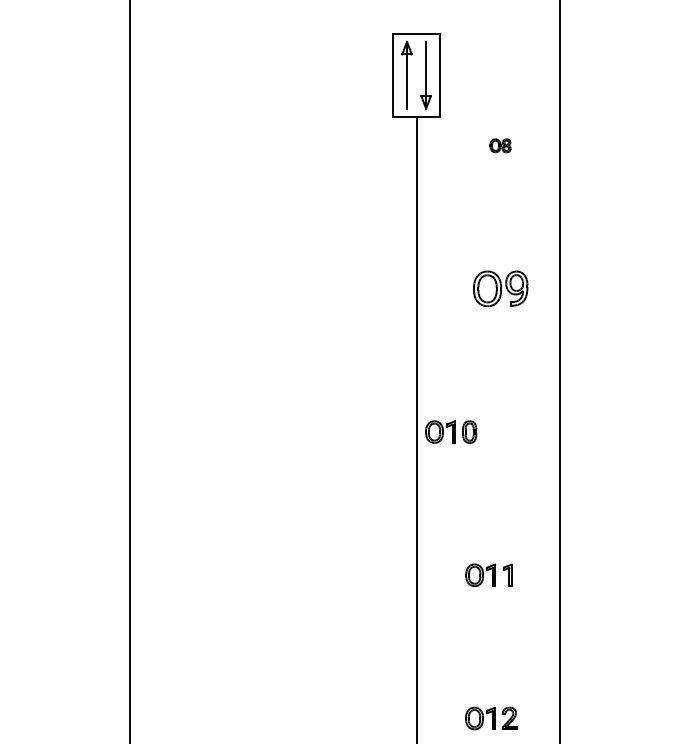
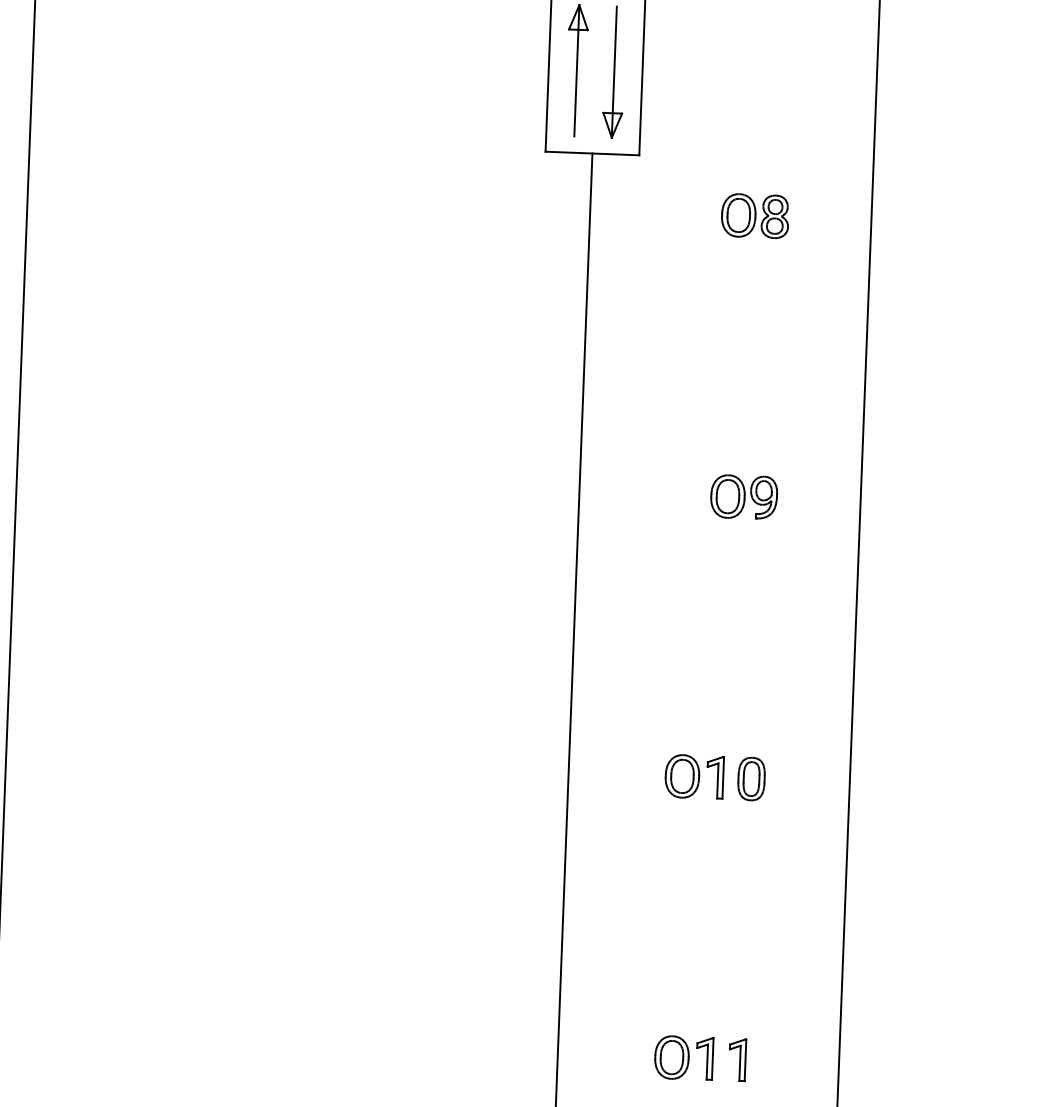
part: (500, 145) -> (755, 215), size x1.67
part: (499, 288) -> (742, 496), size x0.62
part: (451, 431) -> (715, 776), moved

